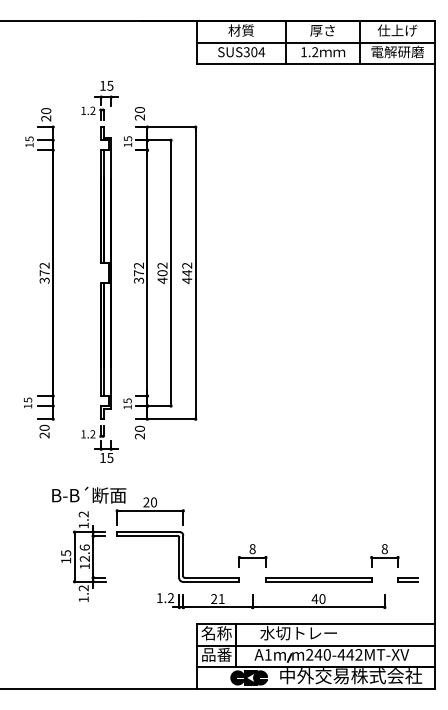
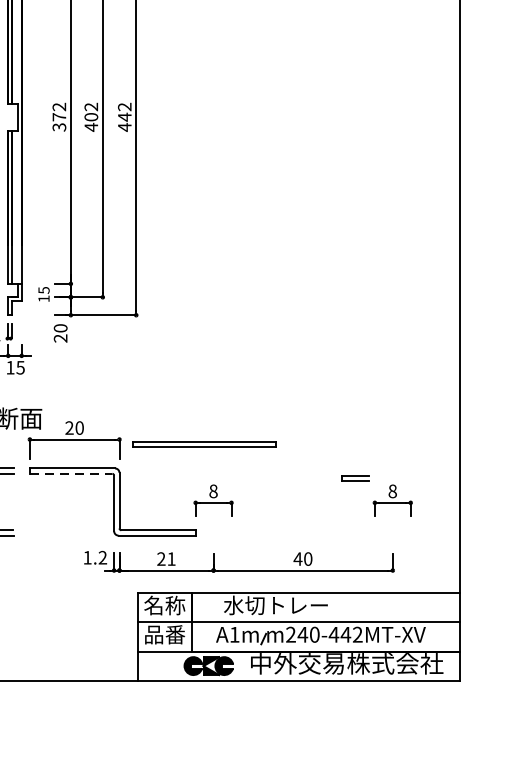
line: (148, 536) -> (72, 474), solid -> dashed
part: (318, 579) -> (203, 444), moved
part: (407, 579) -> (354, 478), moved

